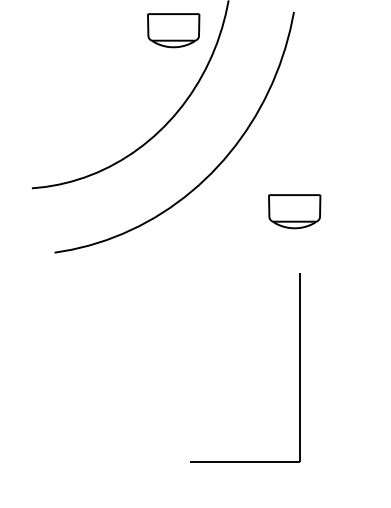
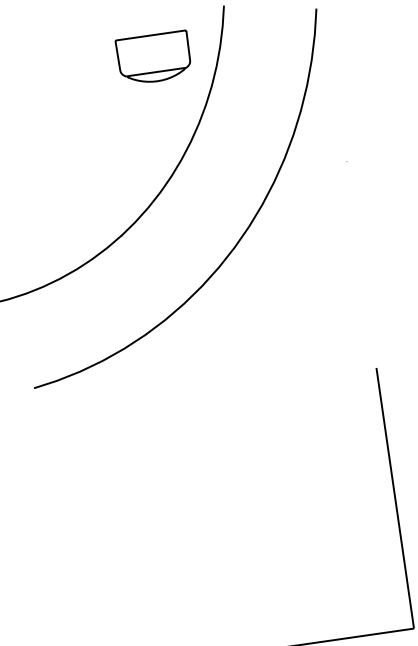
part: (294, 211) -> (356, 283), removed

